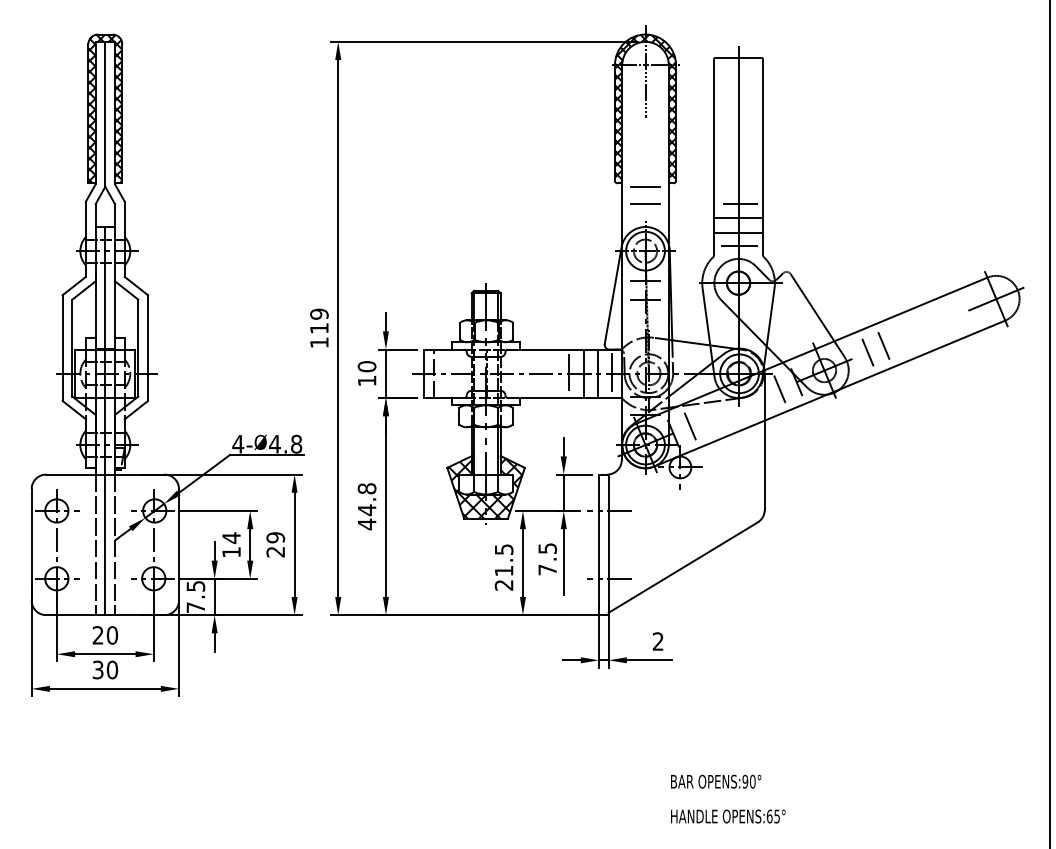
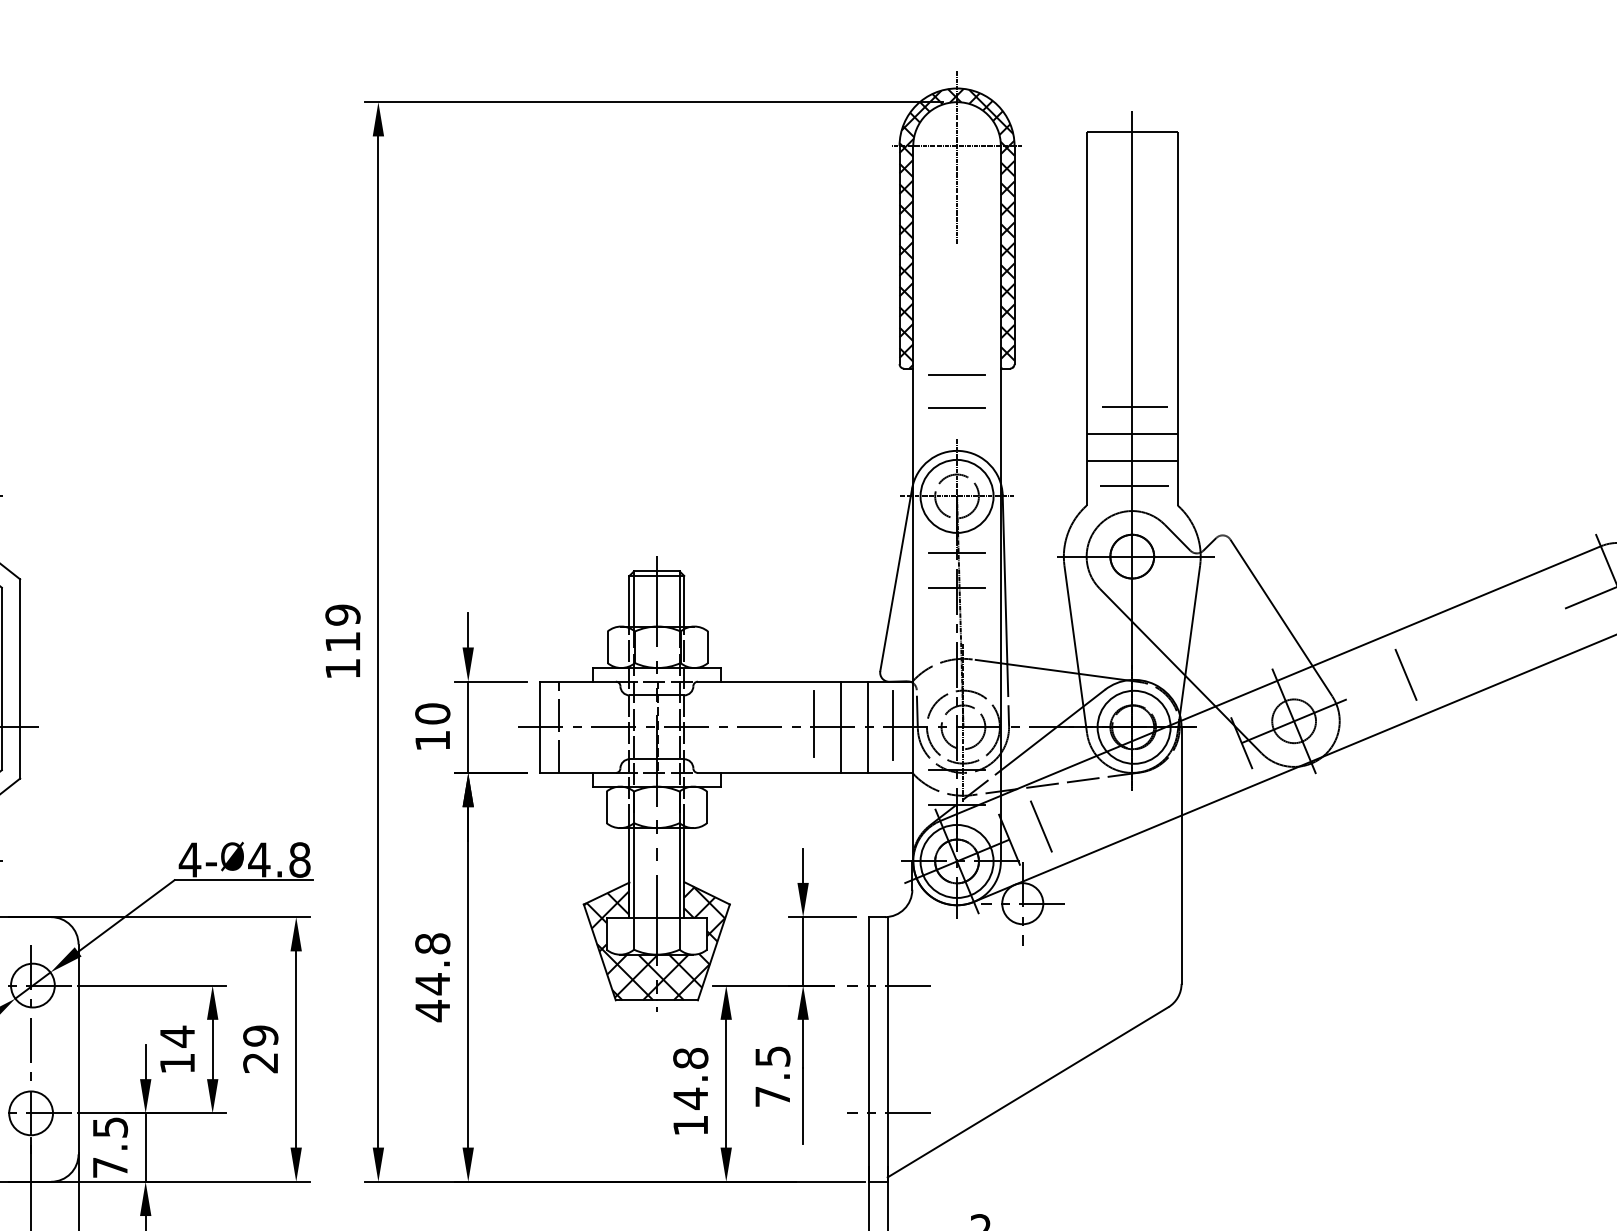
line: (867, 352) -> (1375, 687), removed
line: (779, 389) -> (1209, 756), removed
text: (503, 567) -> (689, 1092), 21.5 -> 14.8

